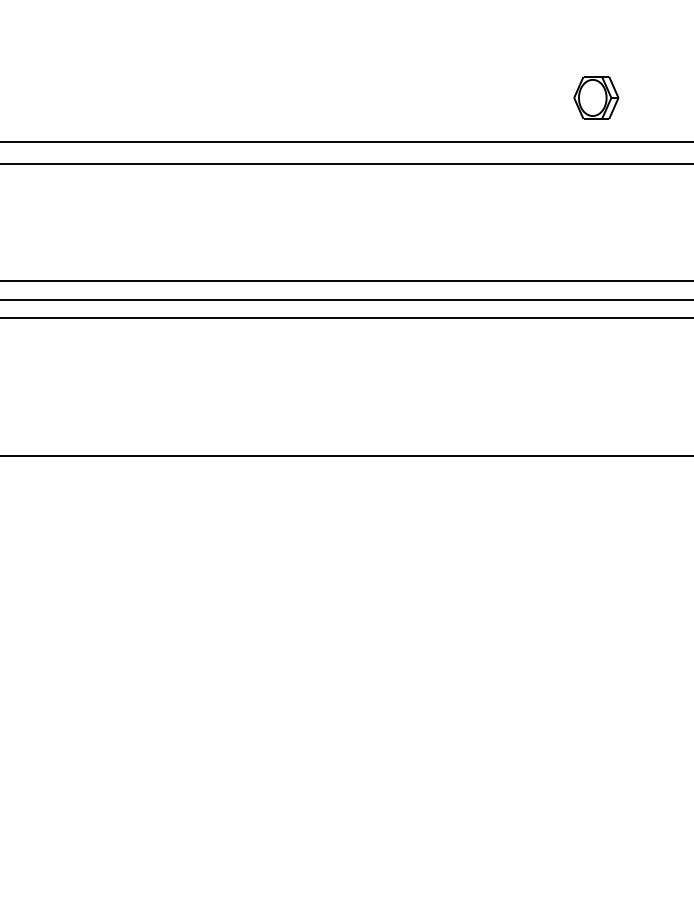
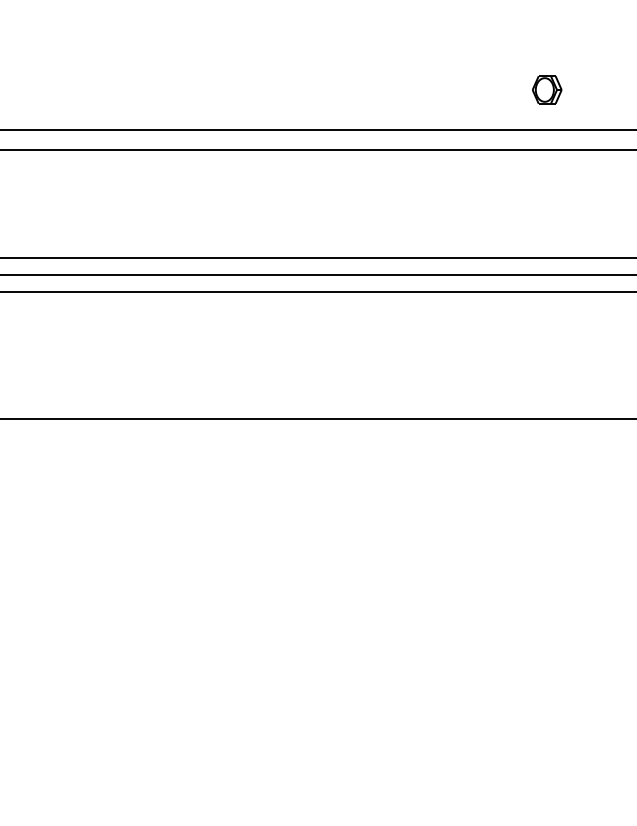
part: (595, 97) -> (546, 89), size x0.71

